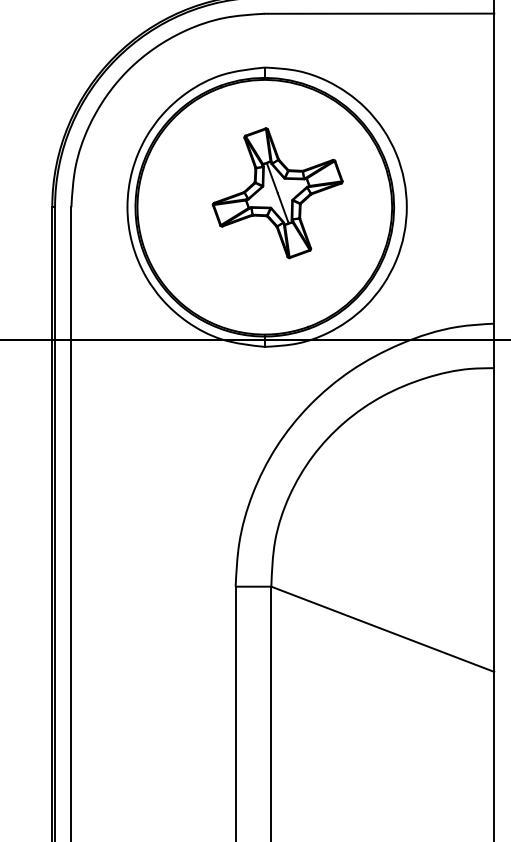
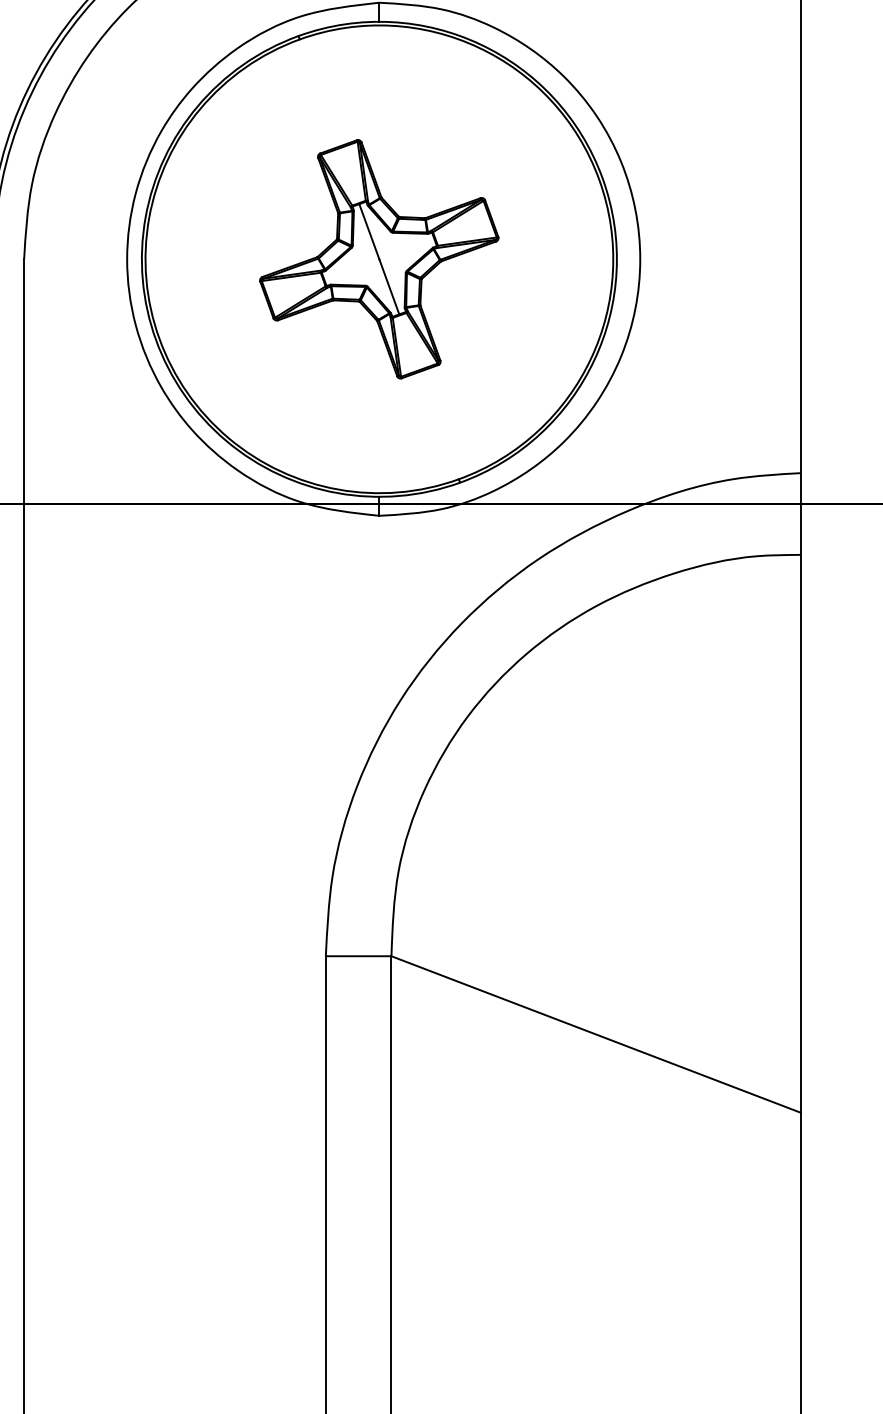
part: (277, 193) -> (378, 259), moved

